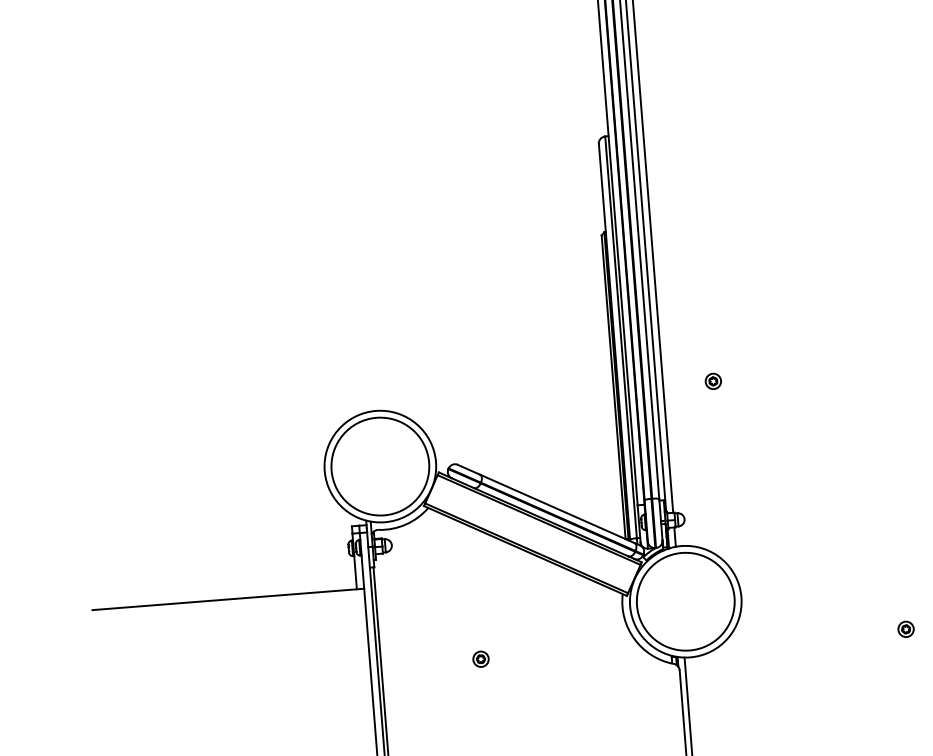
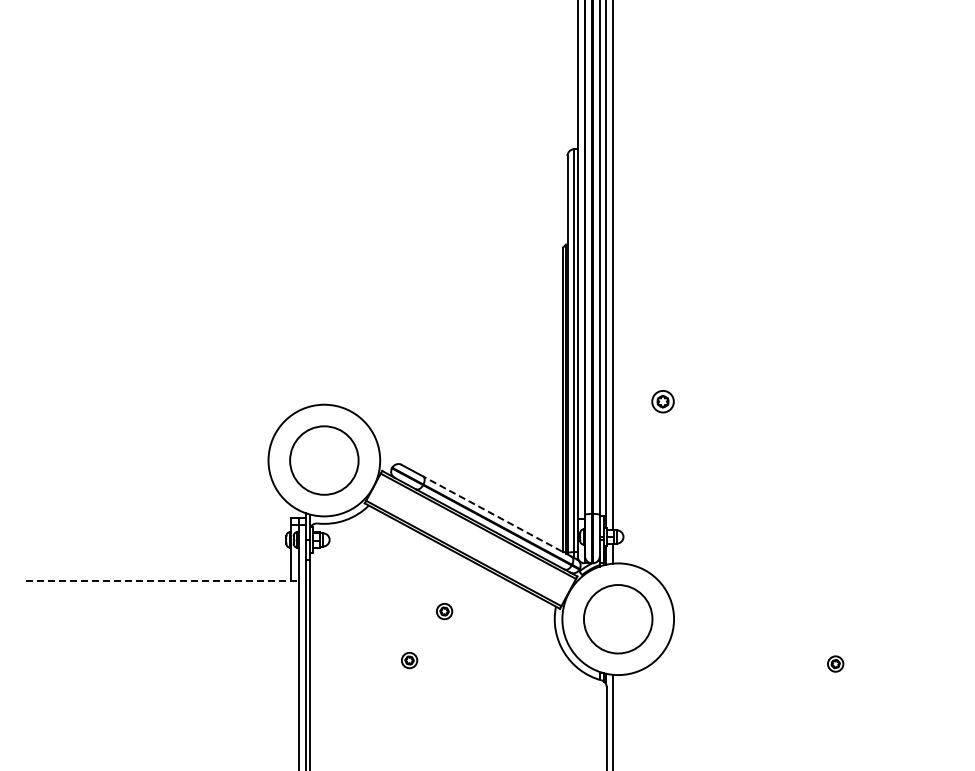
part: (712, 381) -> (662, 401), size x1.4
circle: (380, 466) -> (324, 460), size x0.7
line: (556, 508) -> (496, 516), solid -> dashed
line: (228, 599) -> (162, 581), solid -> dashed
circle: (686, 601) -> (618, 619), size x0.7
part: (511, 607) -> (444, 611), added

